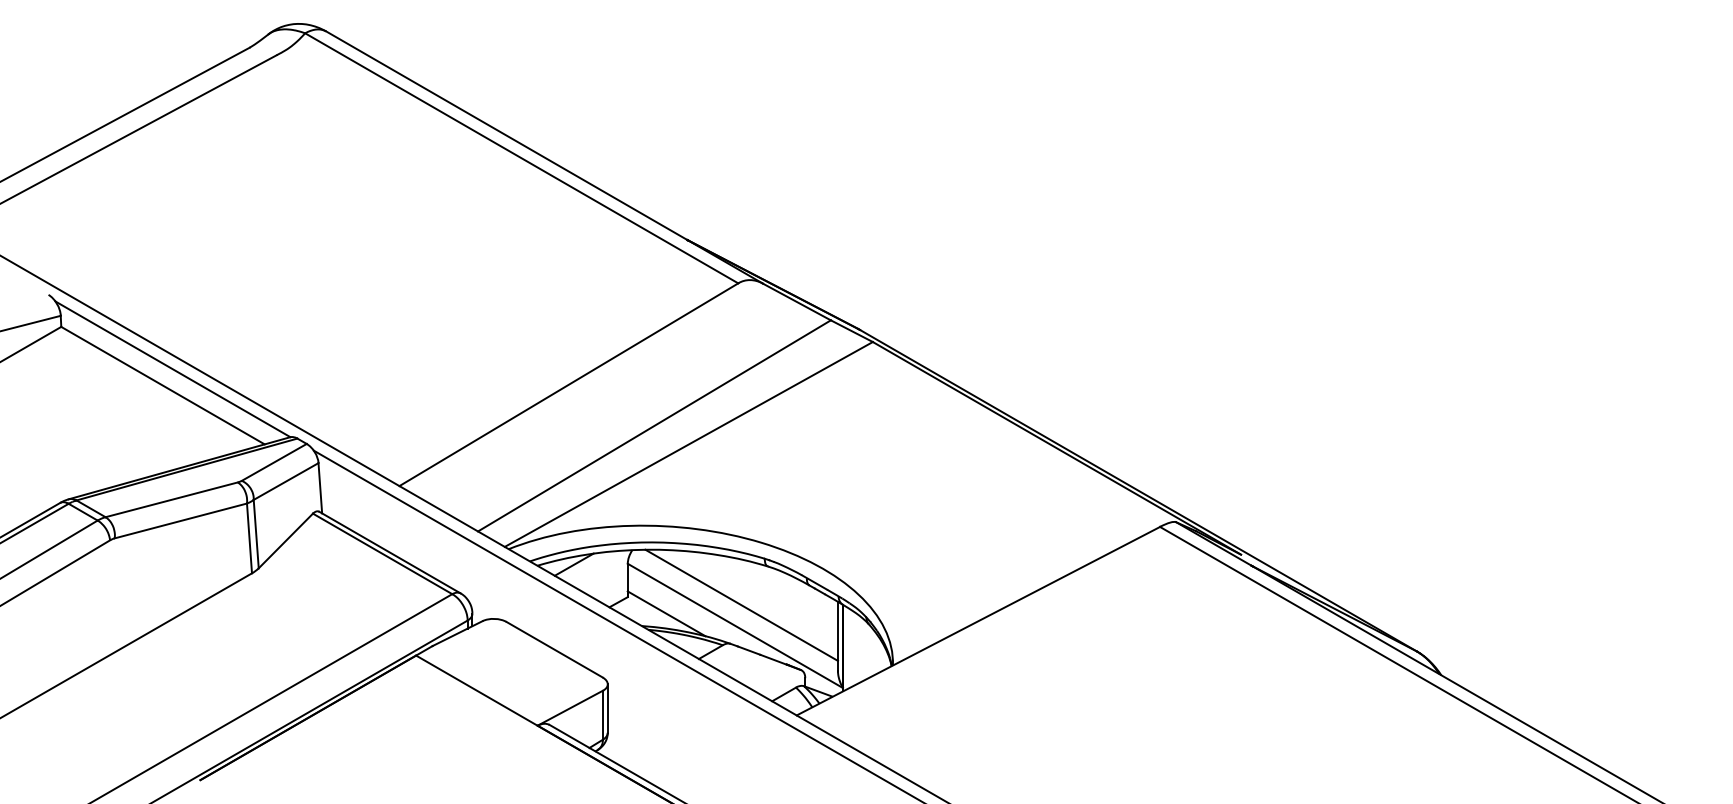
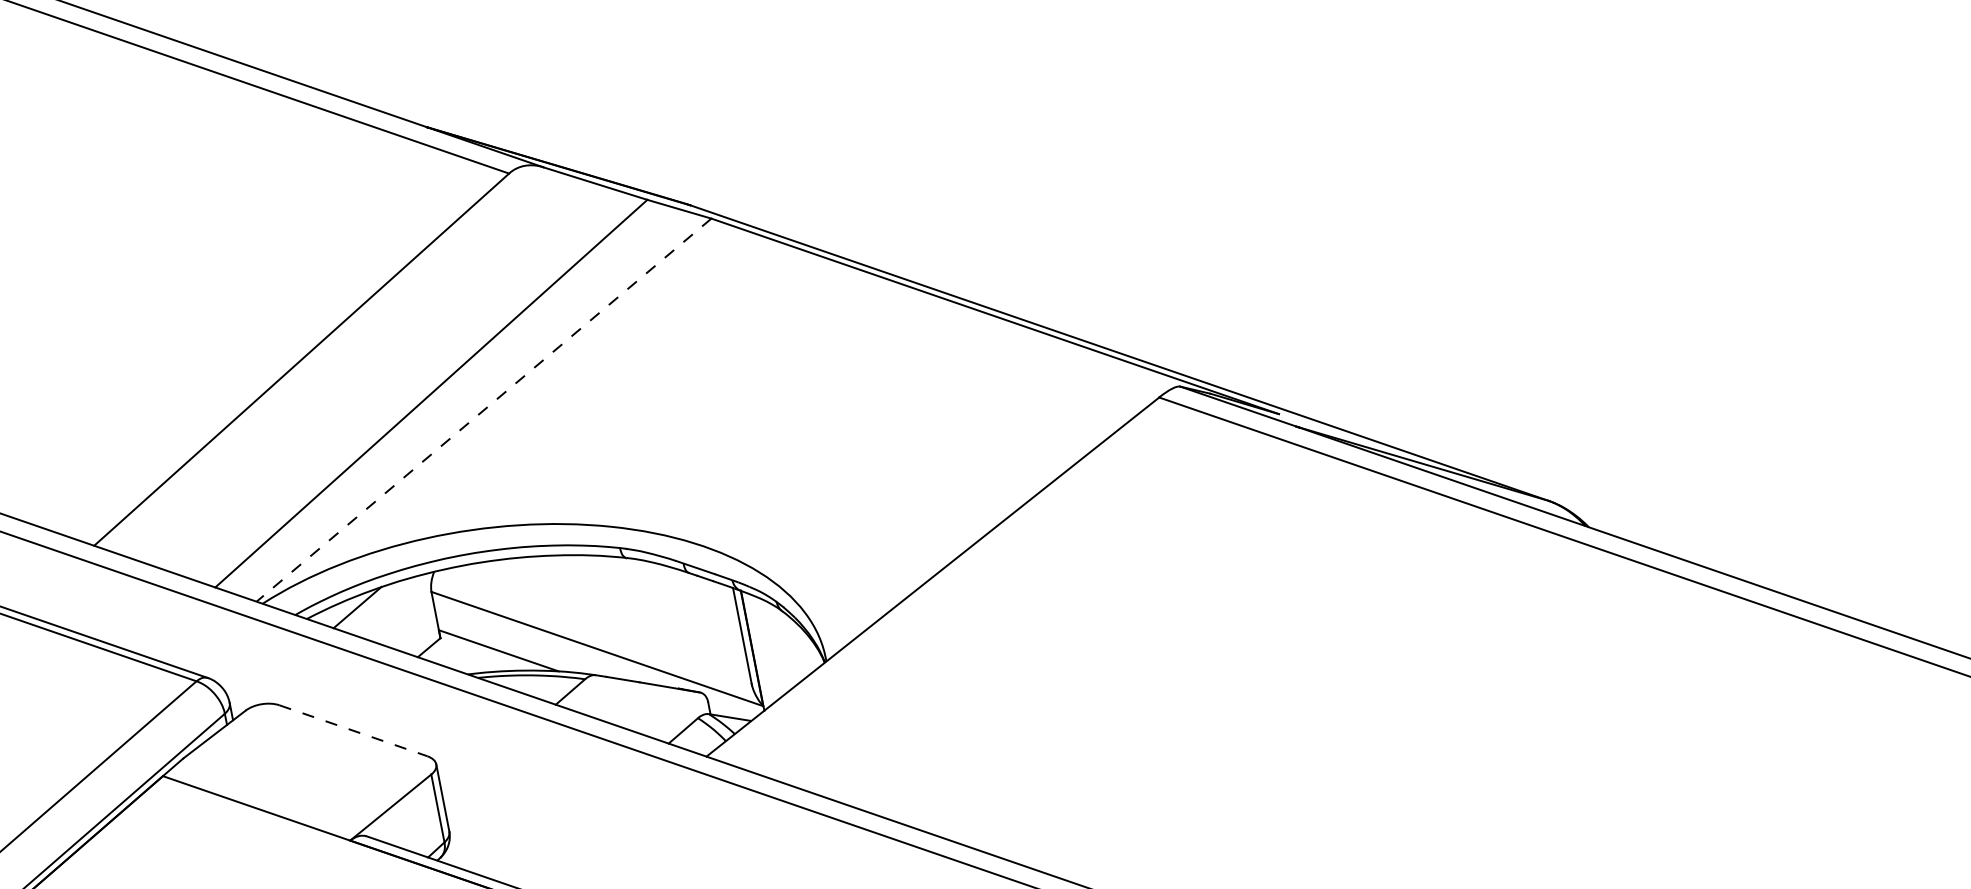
line: (688, 444) -> (483, 410), solid -> dashed
line: (741, 604) -> (600, 617), removed
line: (555, 650) -> (354, 731), solid -> dashed

